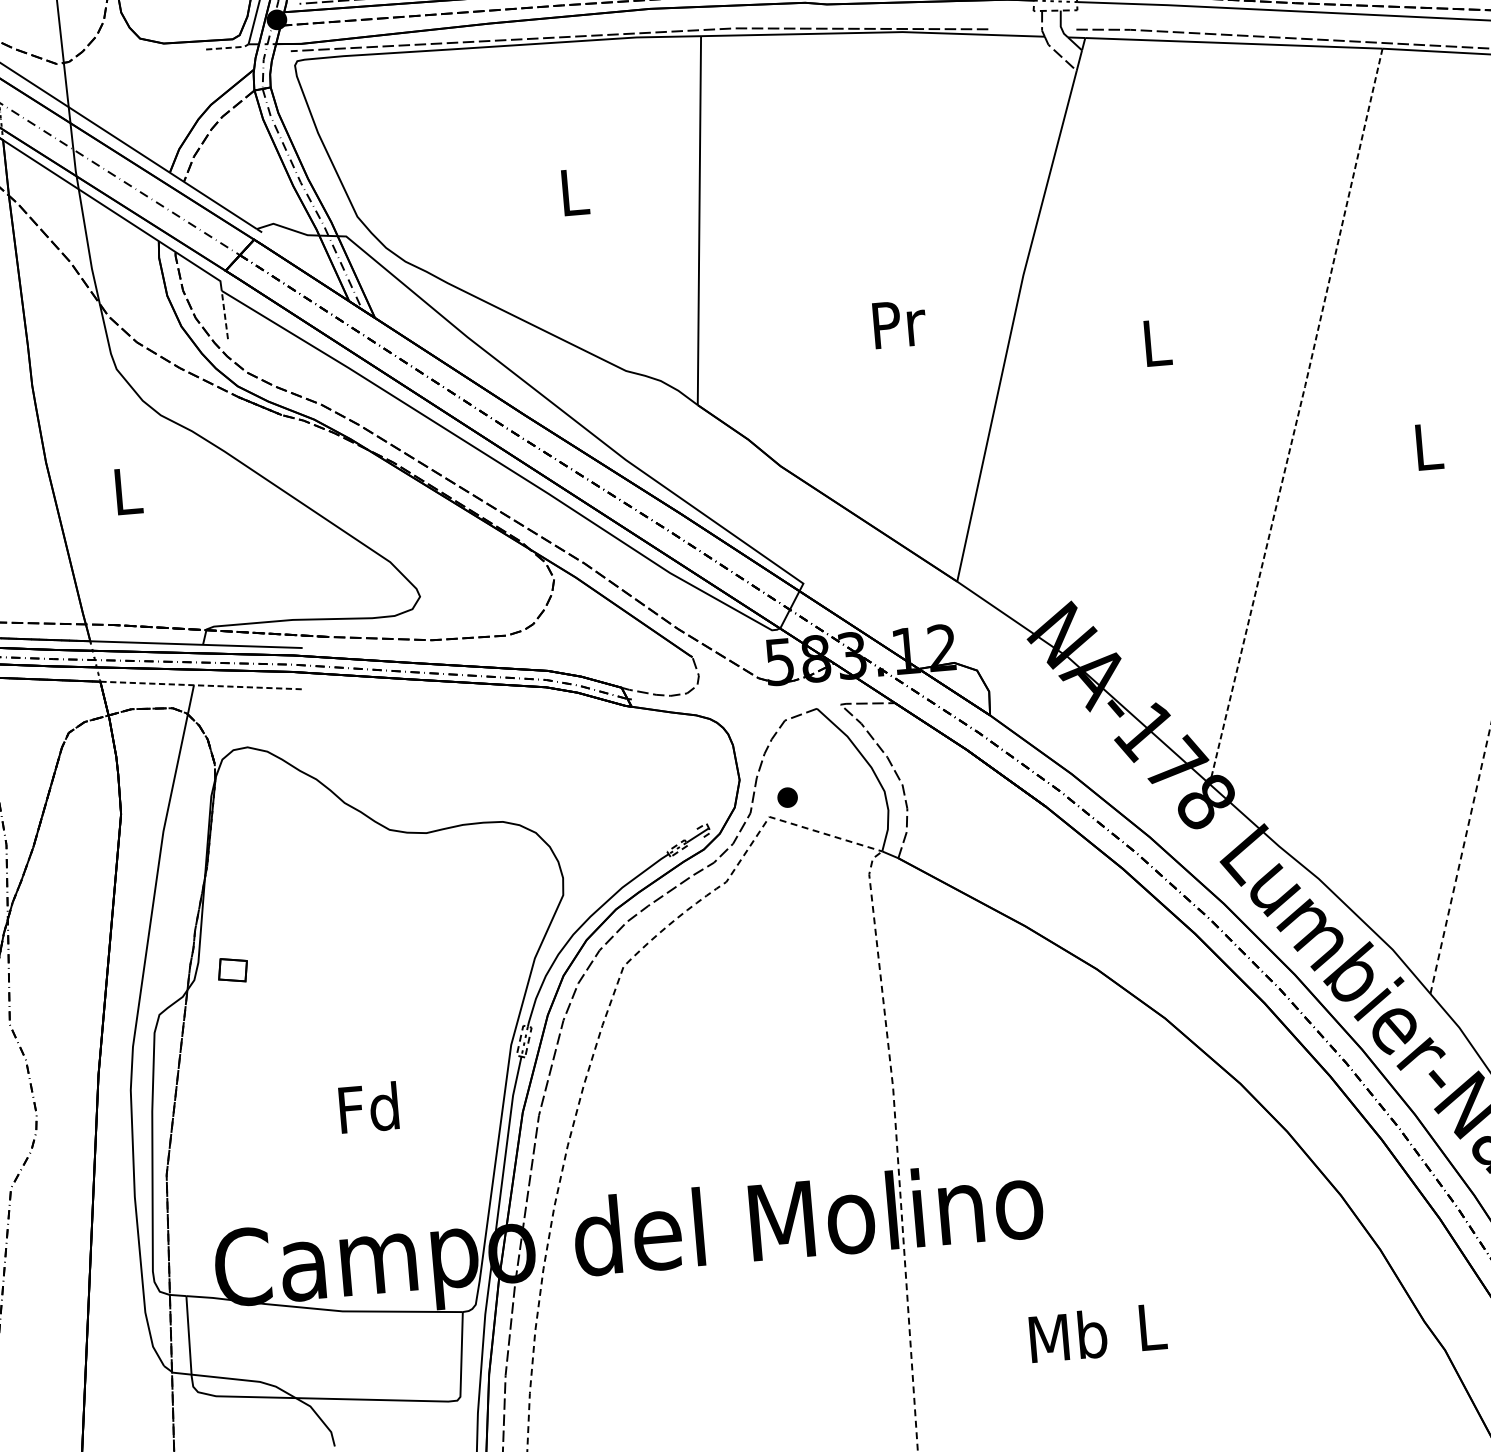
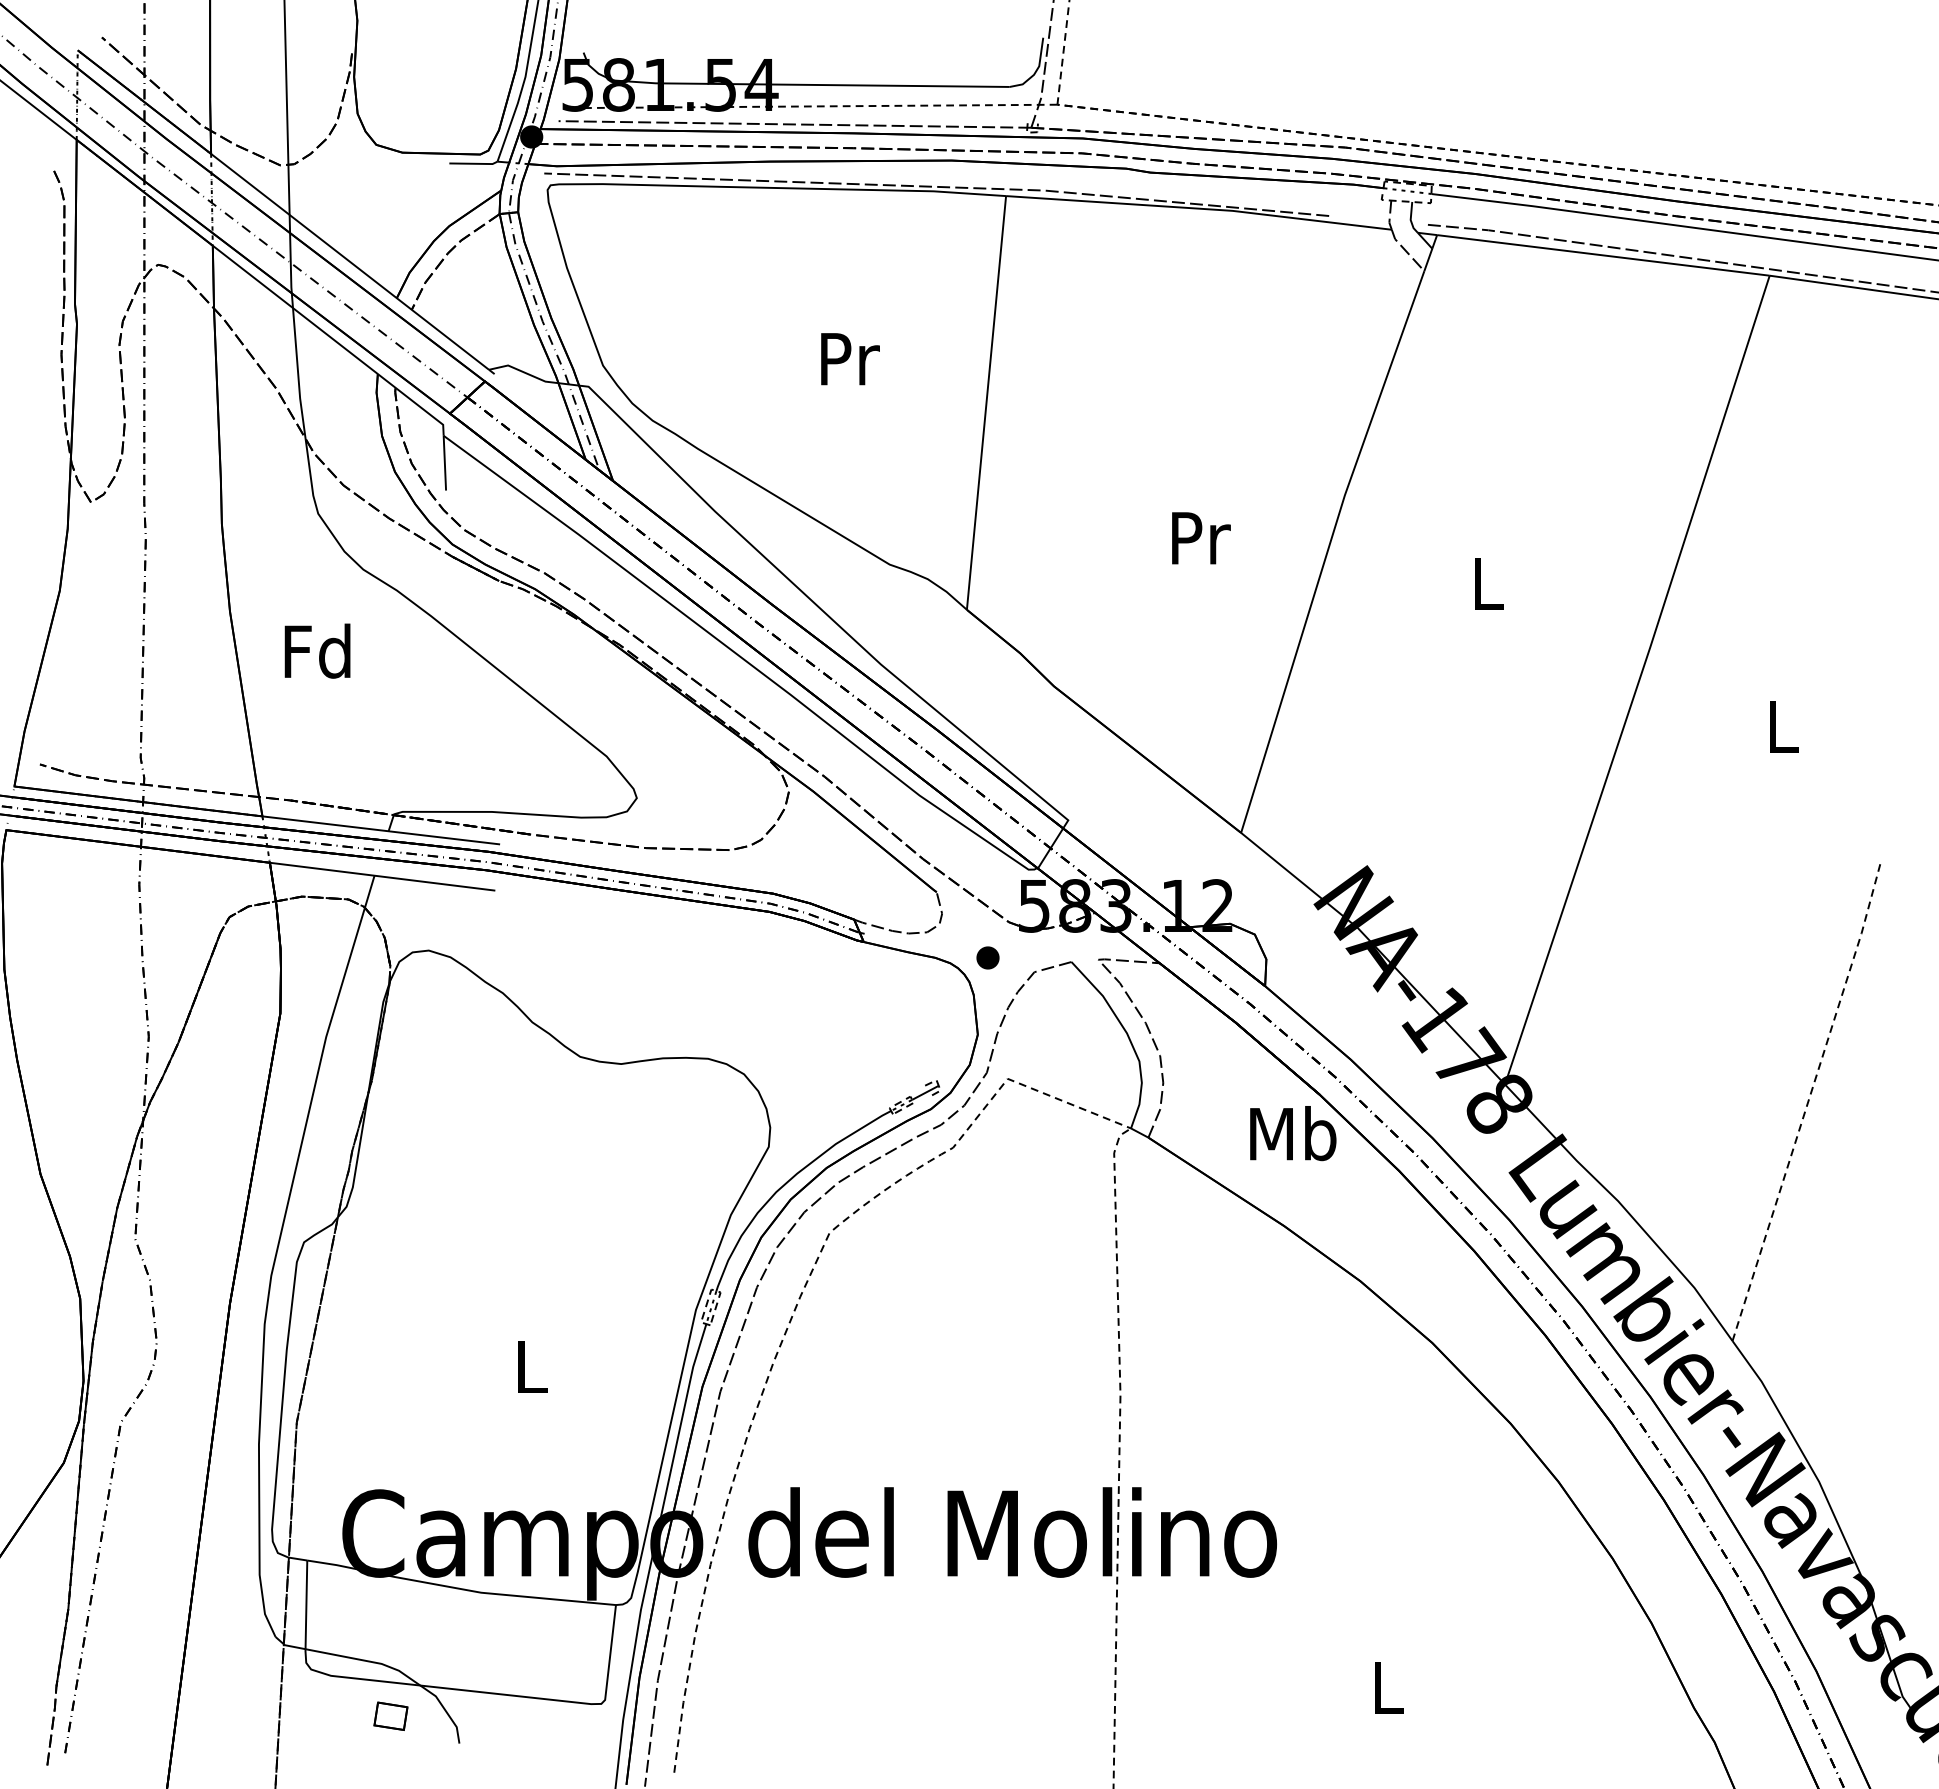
line: (228, 47) -> (474, 163), dashed -> solid
text: (575, 192) -> (850, 359), L -> Pr
line: (224, 314) -> (444, 462), dashed -> solid
line: (1298, 416) -> (1639, 680), dashed -> solid
text: (126, 490) -> (317, 650), L -> Fd
line: (201, 685) -> (382, 876), dashed -> solid
part: (787, 797) -> (987, 957), moved
part: (232, 969) -> (390, 1715), moved
text: (368, 1107) -> (529, 1366), Fd -> L
text: (1068, 1336) -> (1293, 1133), moved

